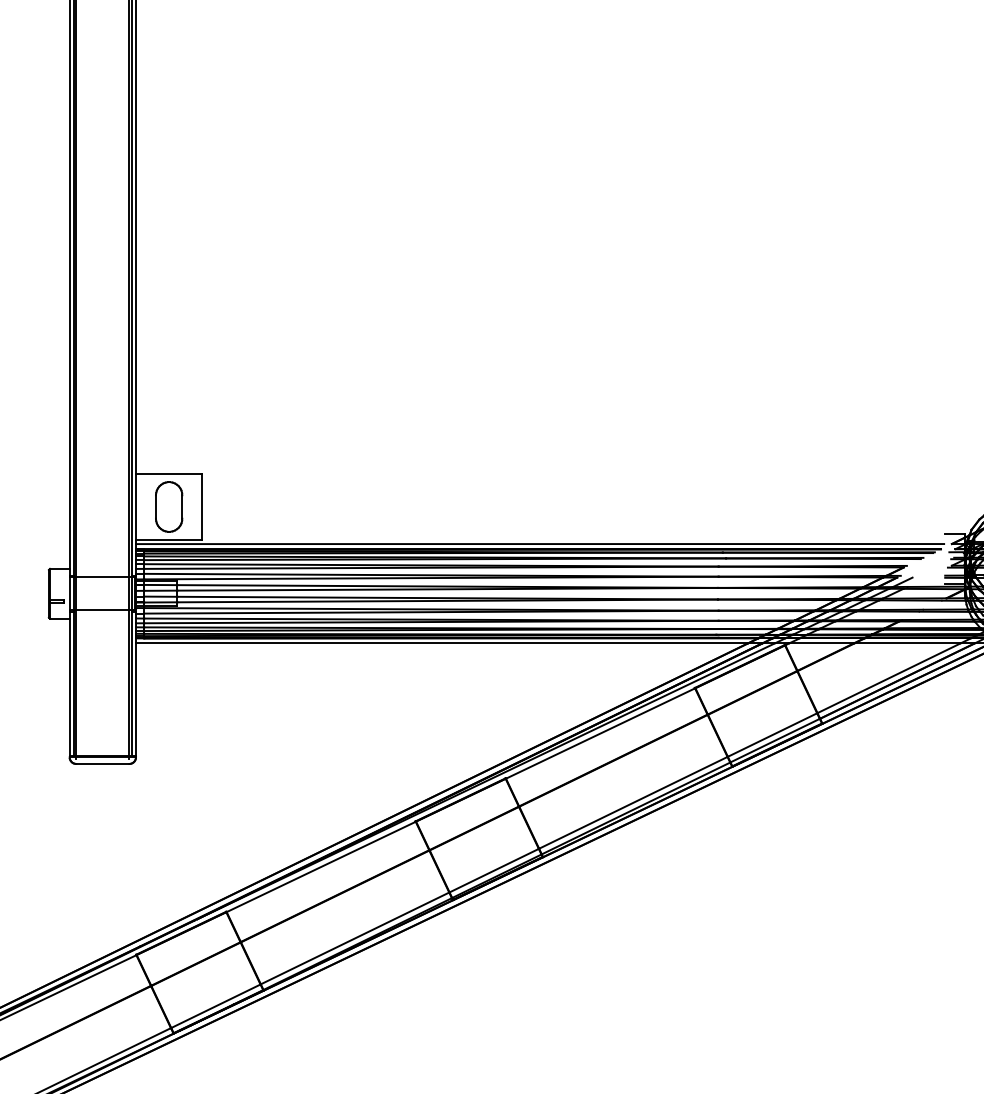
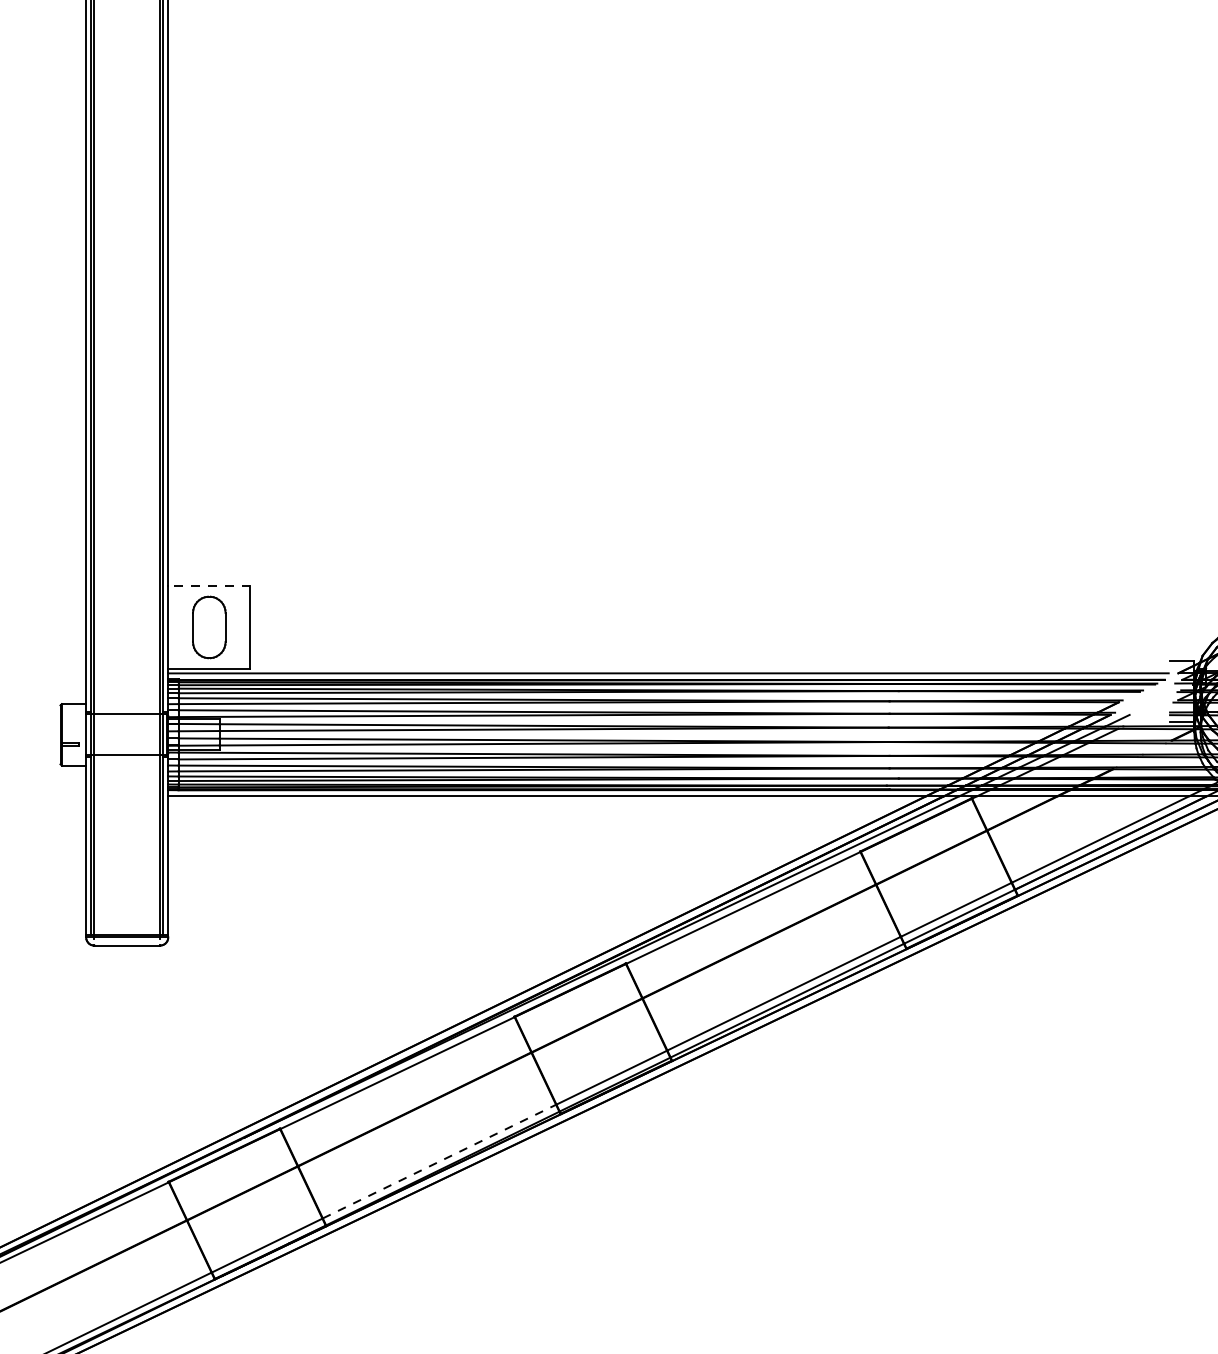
line: (168, 473) -> (208, 586), solid -> dashed
line: (355, 938) -> (440, 1161), solid -> dashed

